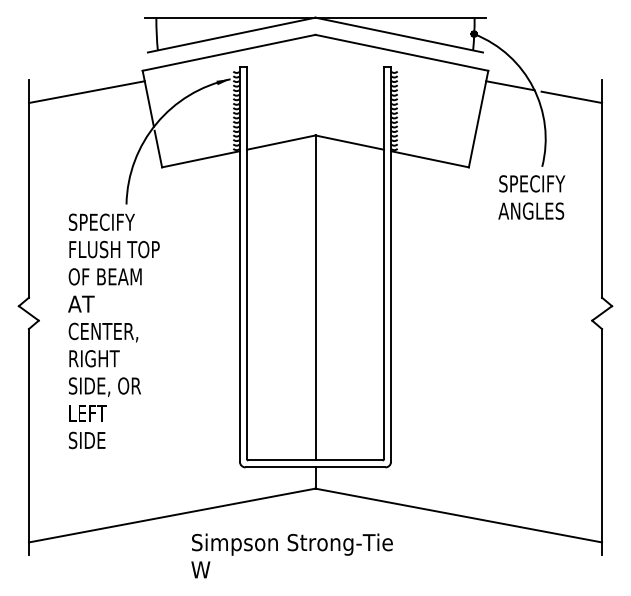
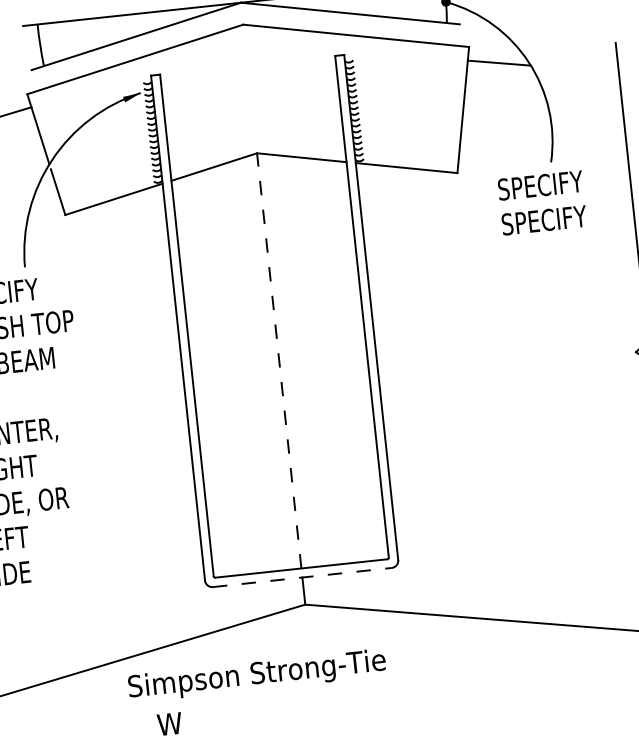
line: (571, 97) -> (579, 69), removed
text: (531, 210) -> (543, 219), ANGLES -> SPECIFY
line: (315, 297) -> (279, 360), solid -> dashed
line: (315, 467) -> (302, 577), solid -> dashed
text: (292, 544) -> (257, 675), moved

